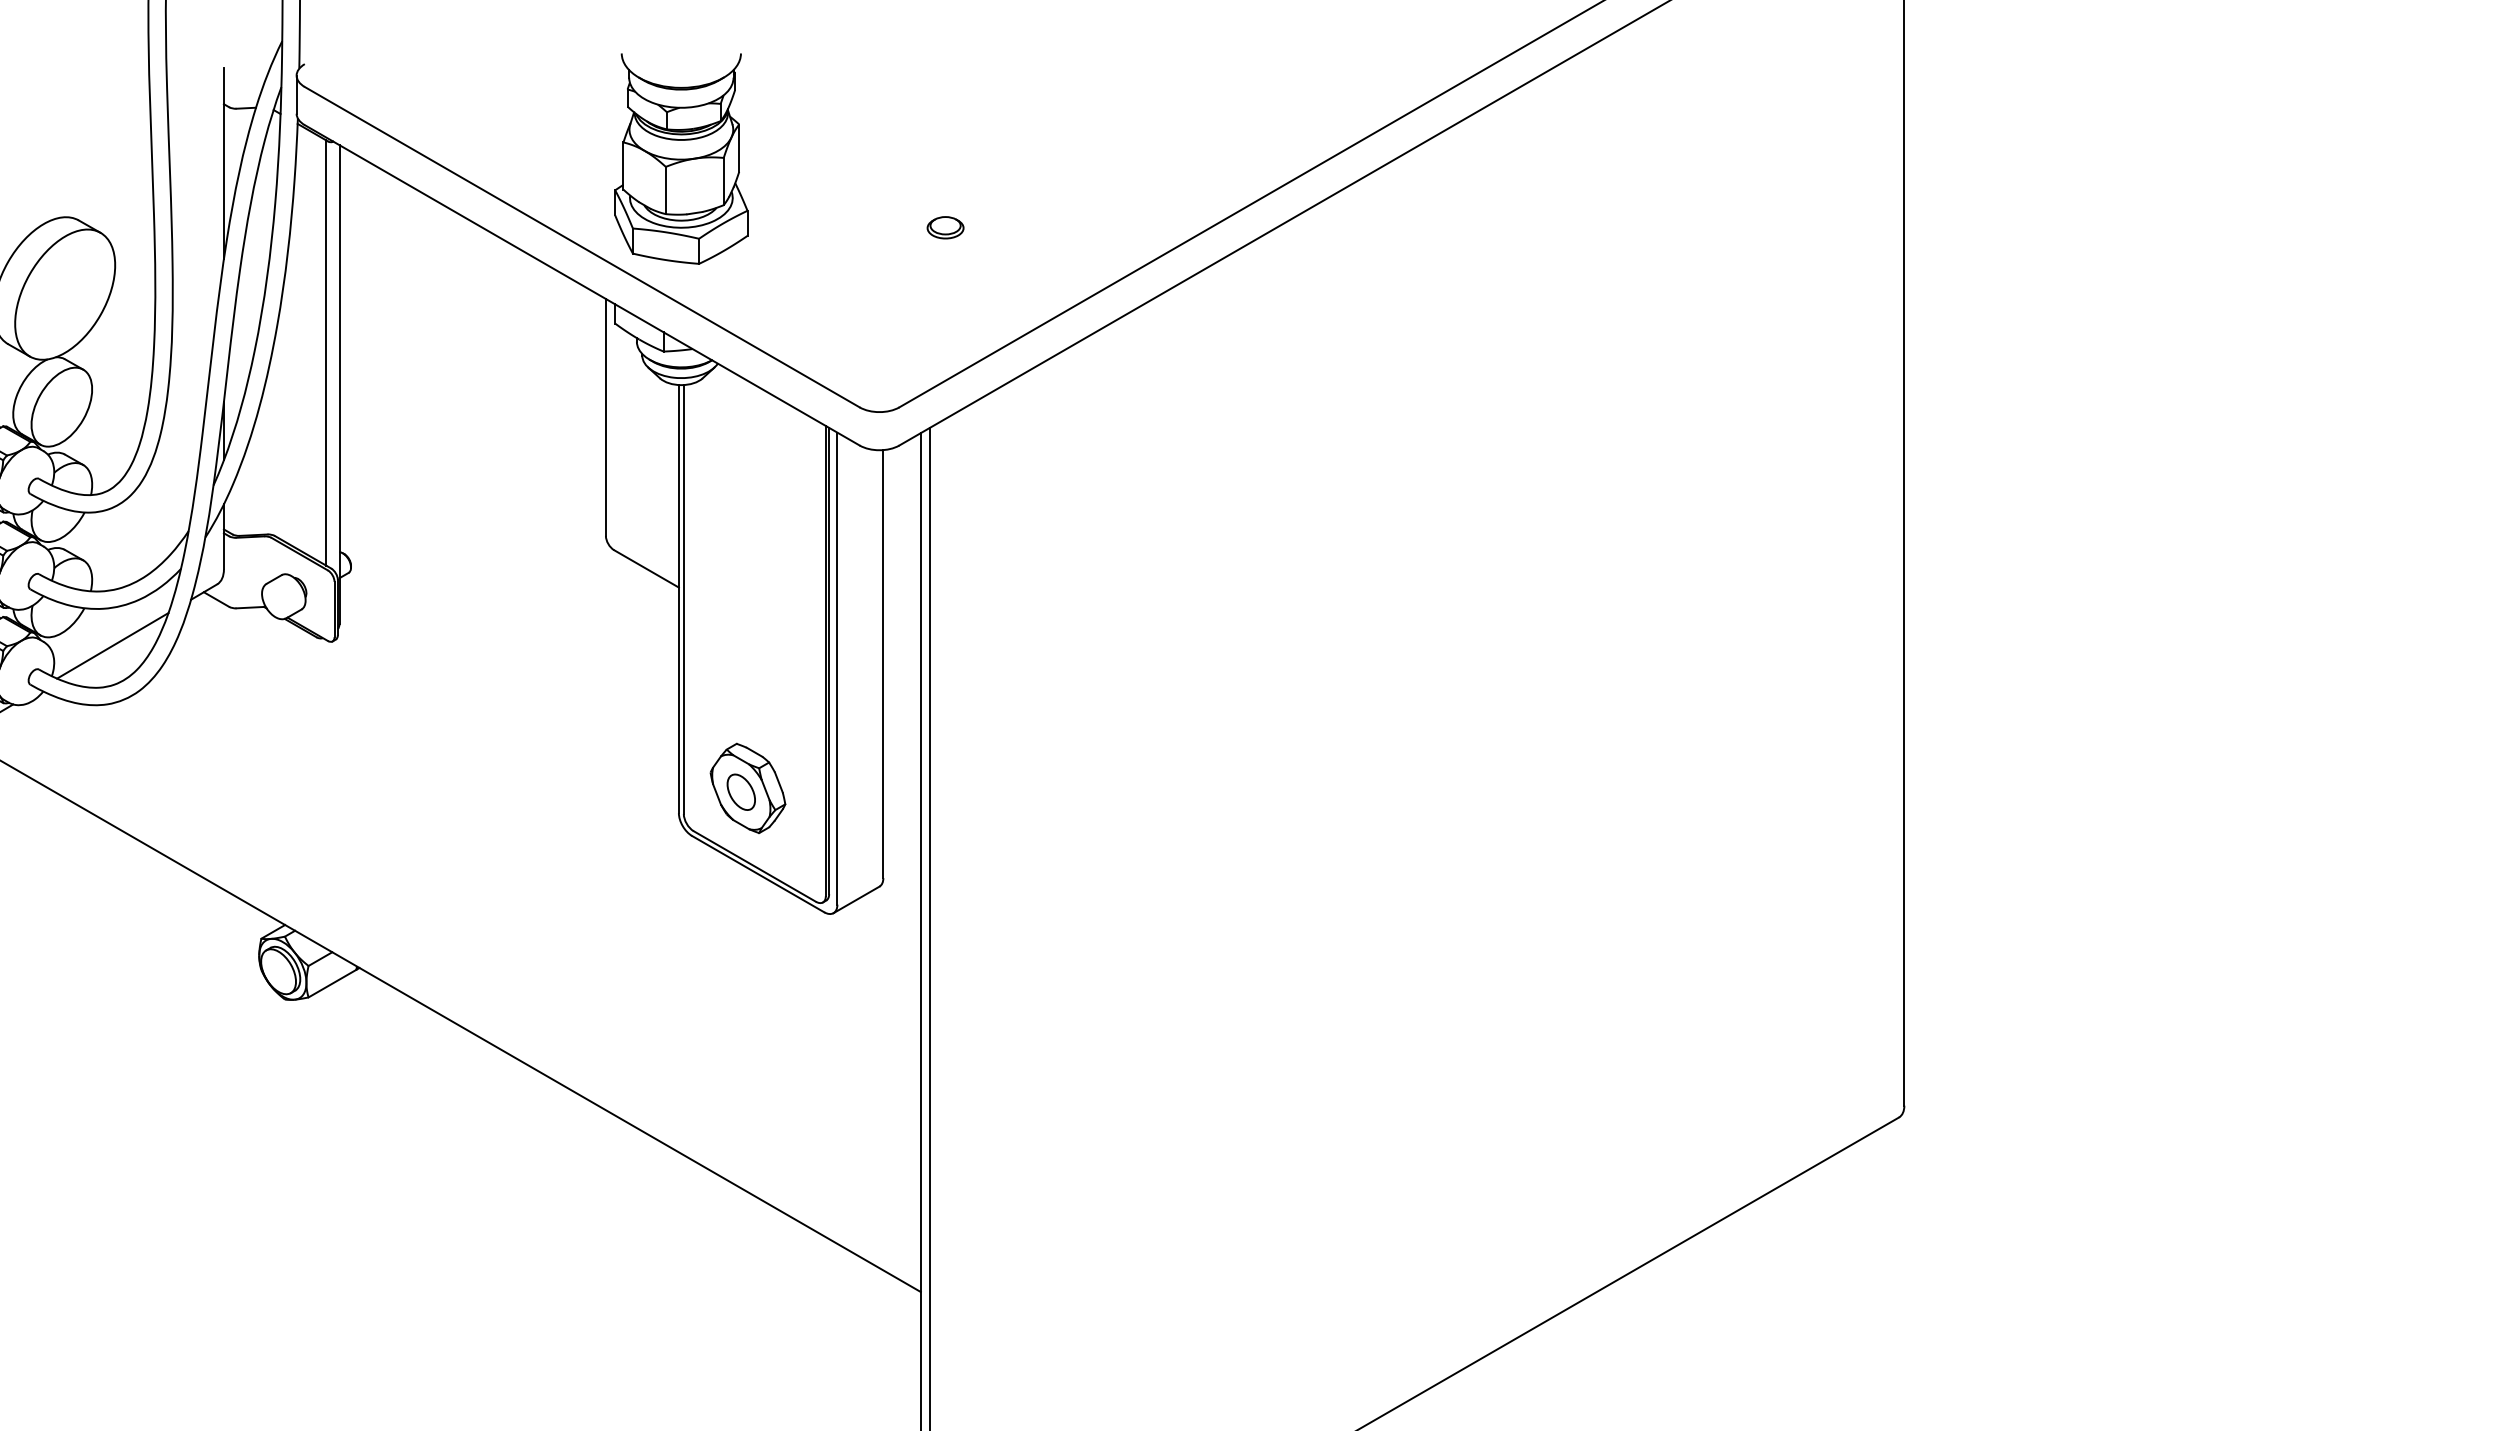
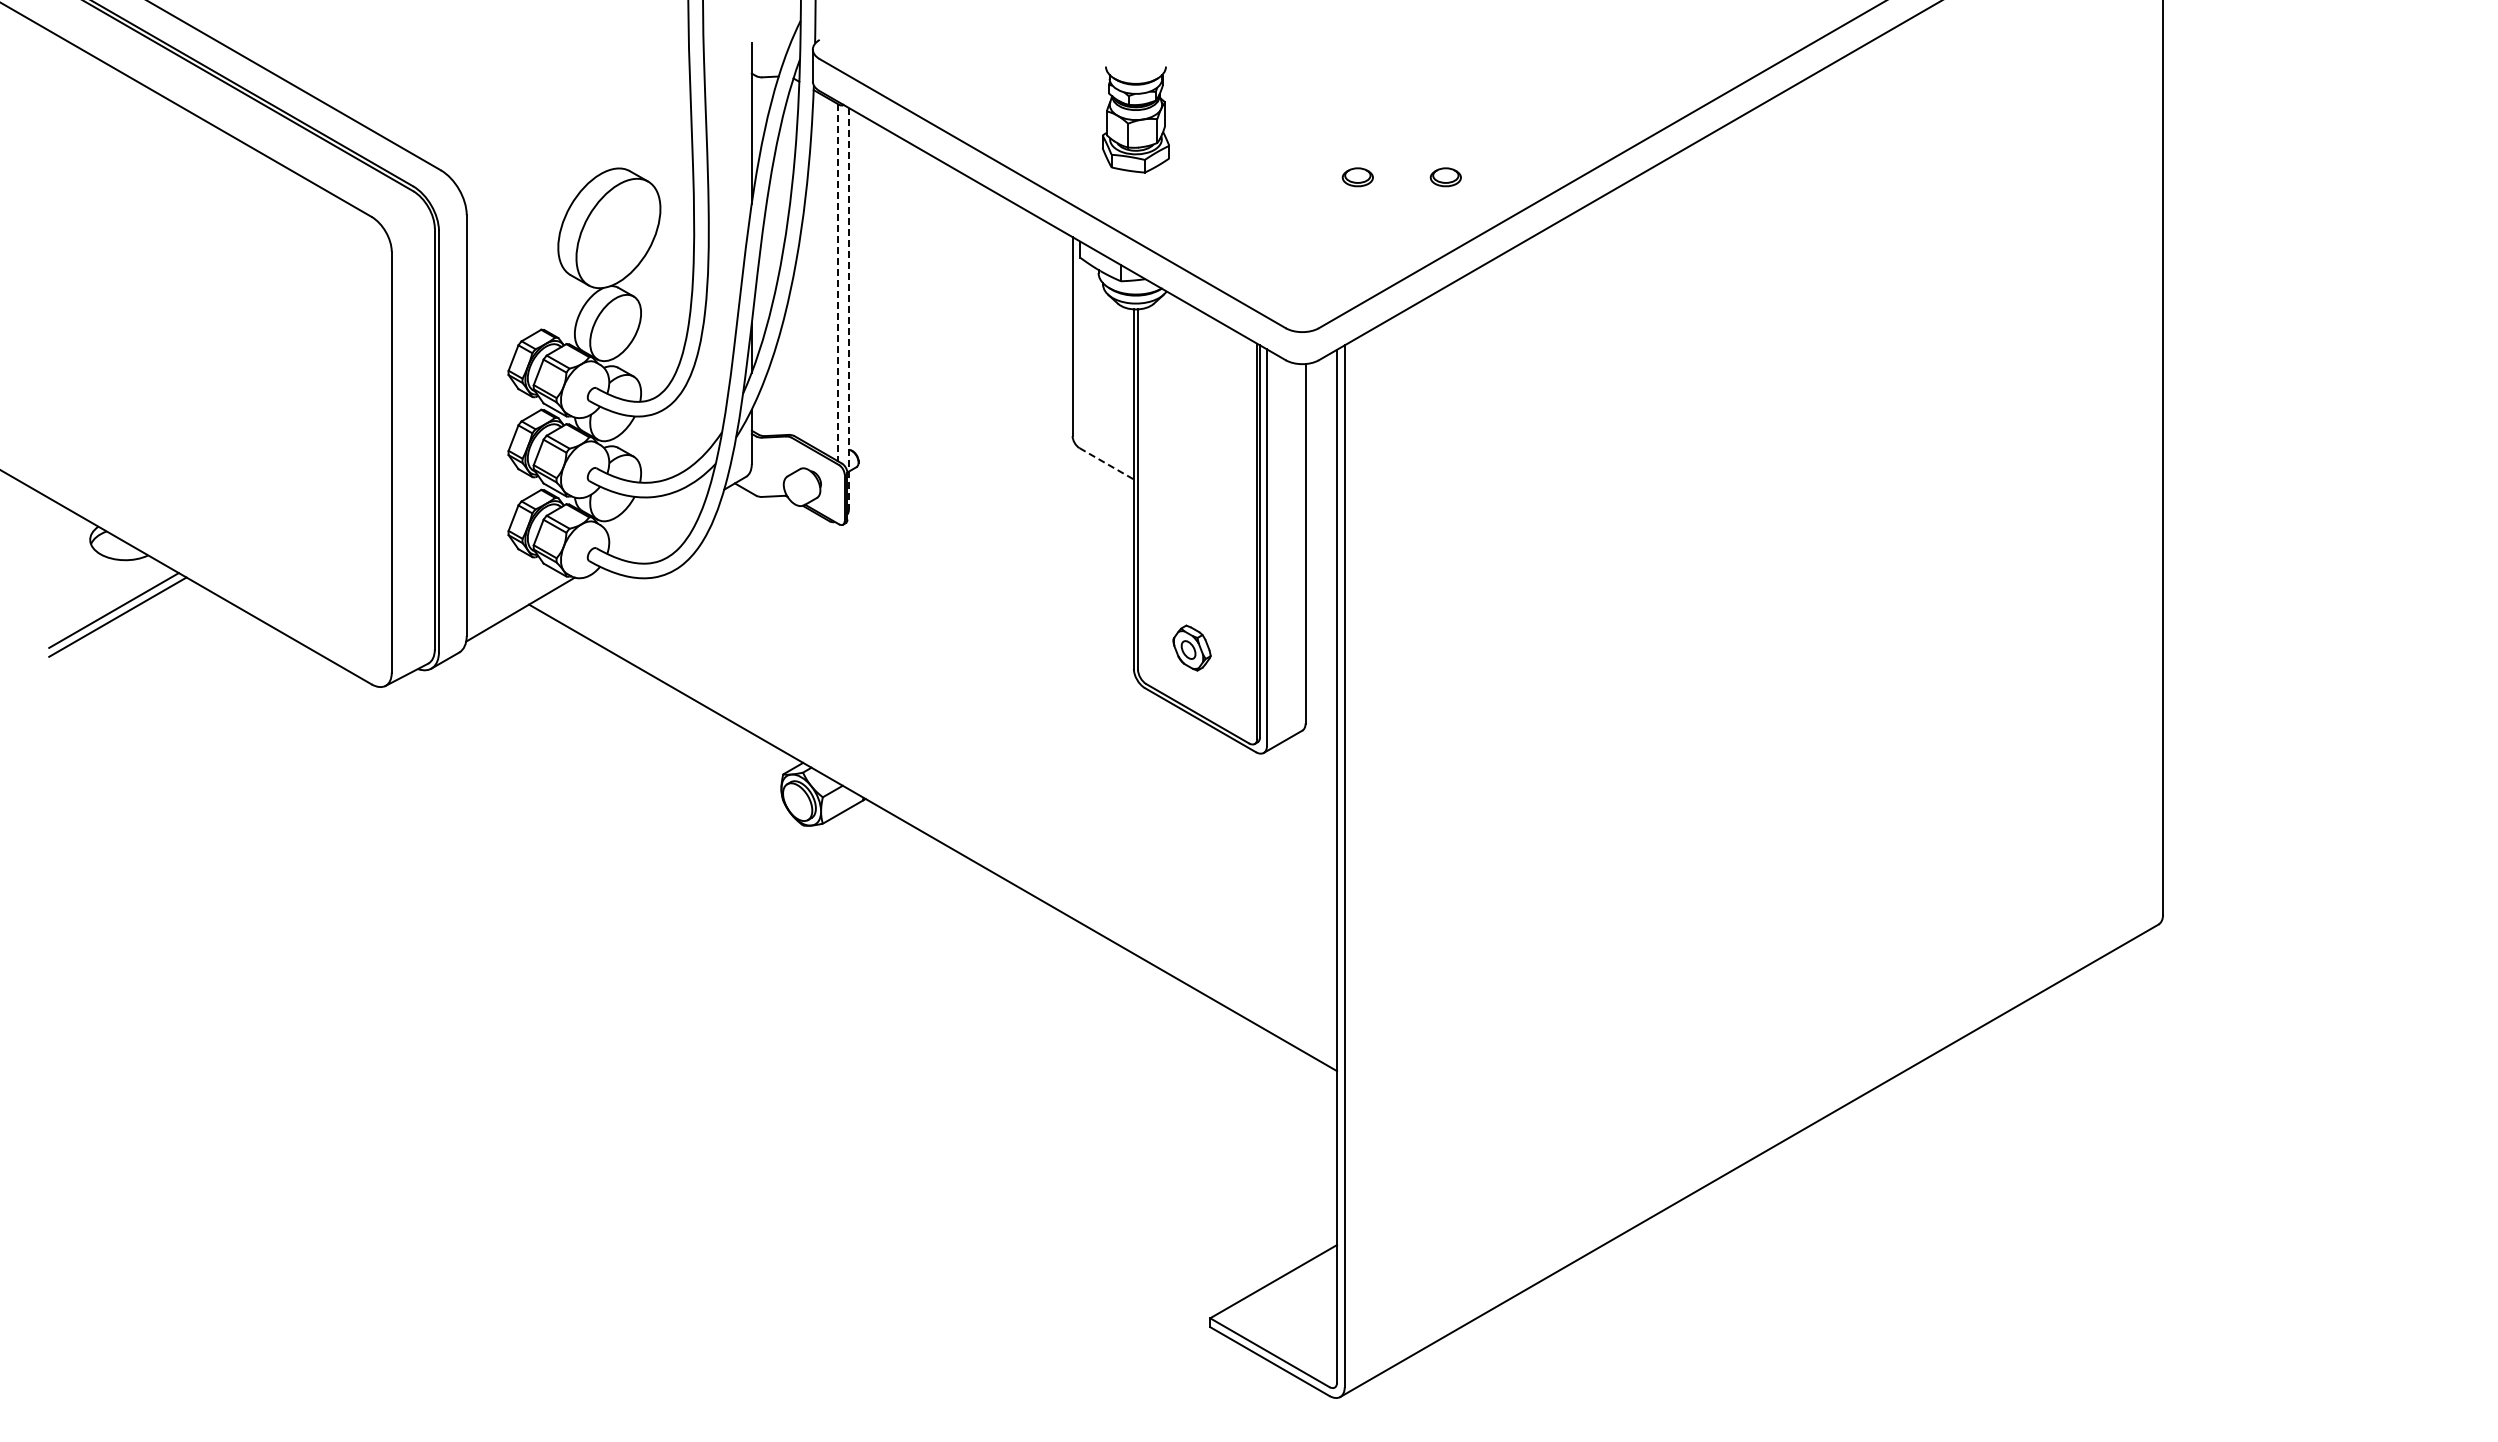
part: (680, 158) -> (1135, 119), size x0.6
part: (1049, 227) -> (1445, 177), added
line: (325, 353) -> (837, 282), solid -> dashed
line: (339, 383) -> (848, 308), solid -> dashed
line: (647, 569) -> (1107, 464), solid -> dashed
line: (112, 644) -> (658, 527), removed
part: (747, 787) -> (1191, 647), size x0.6

